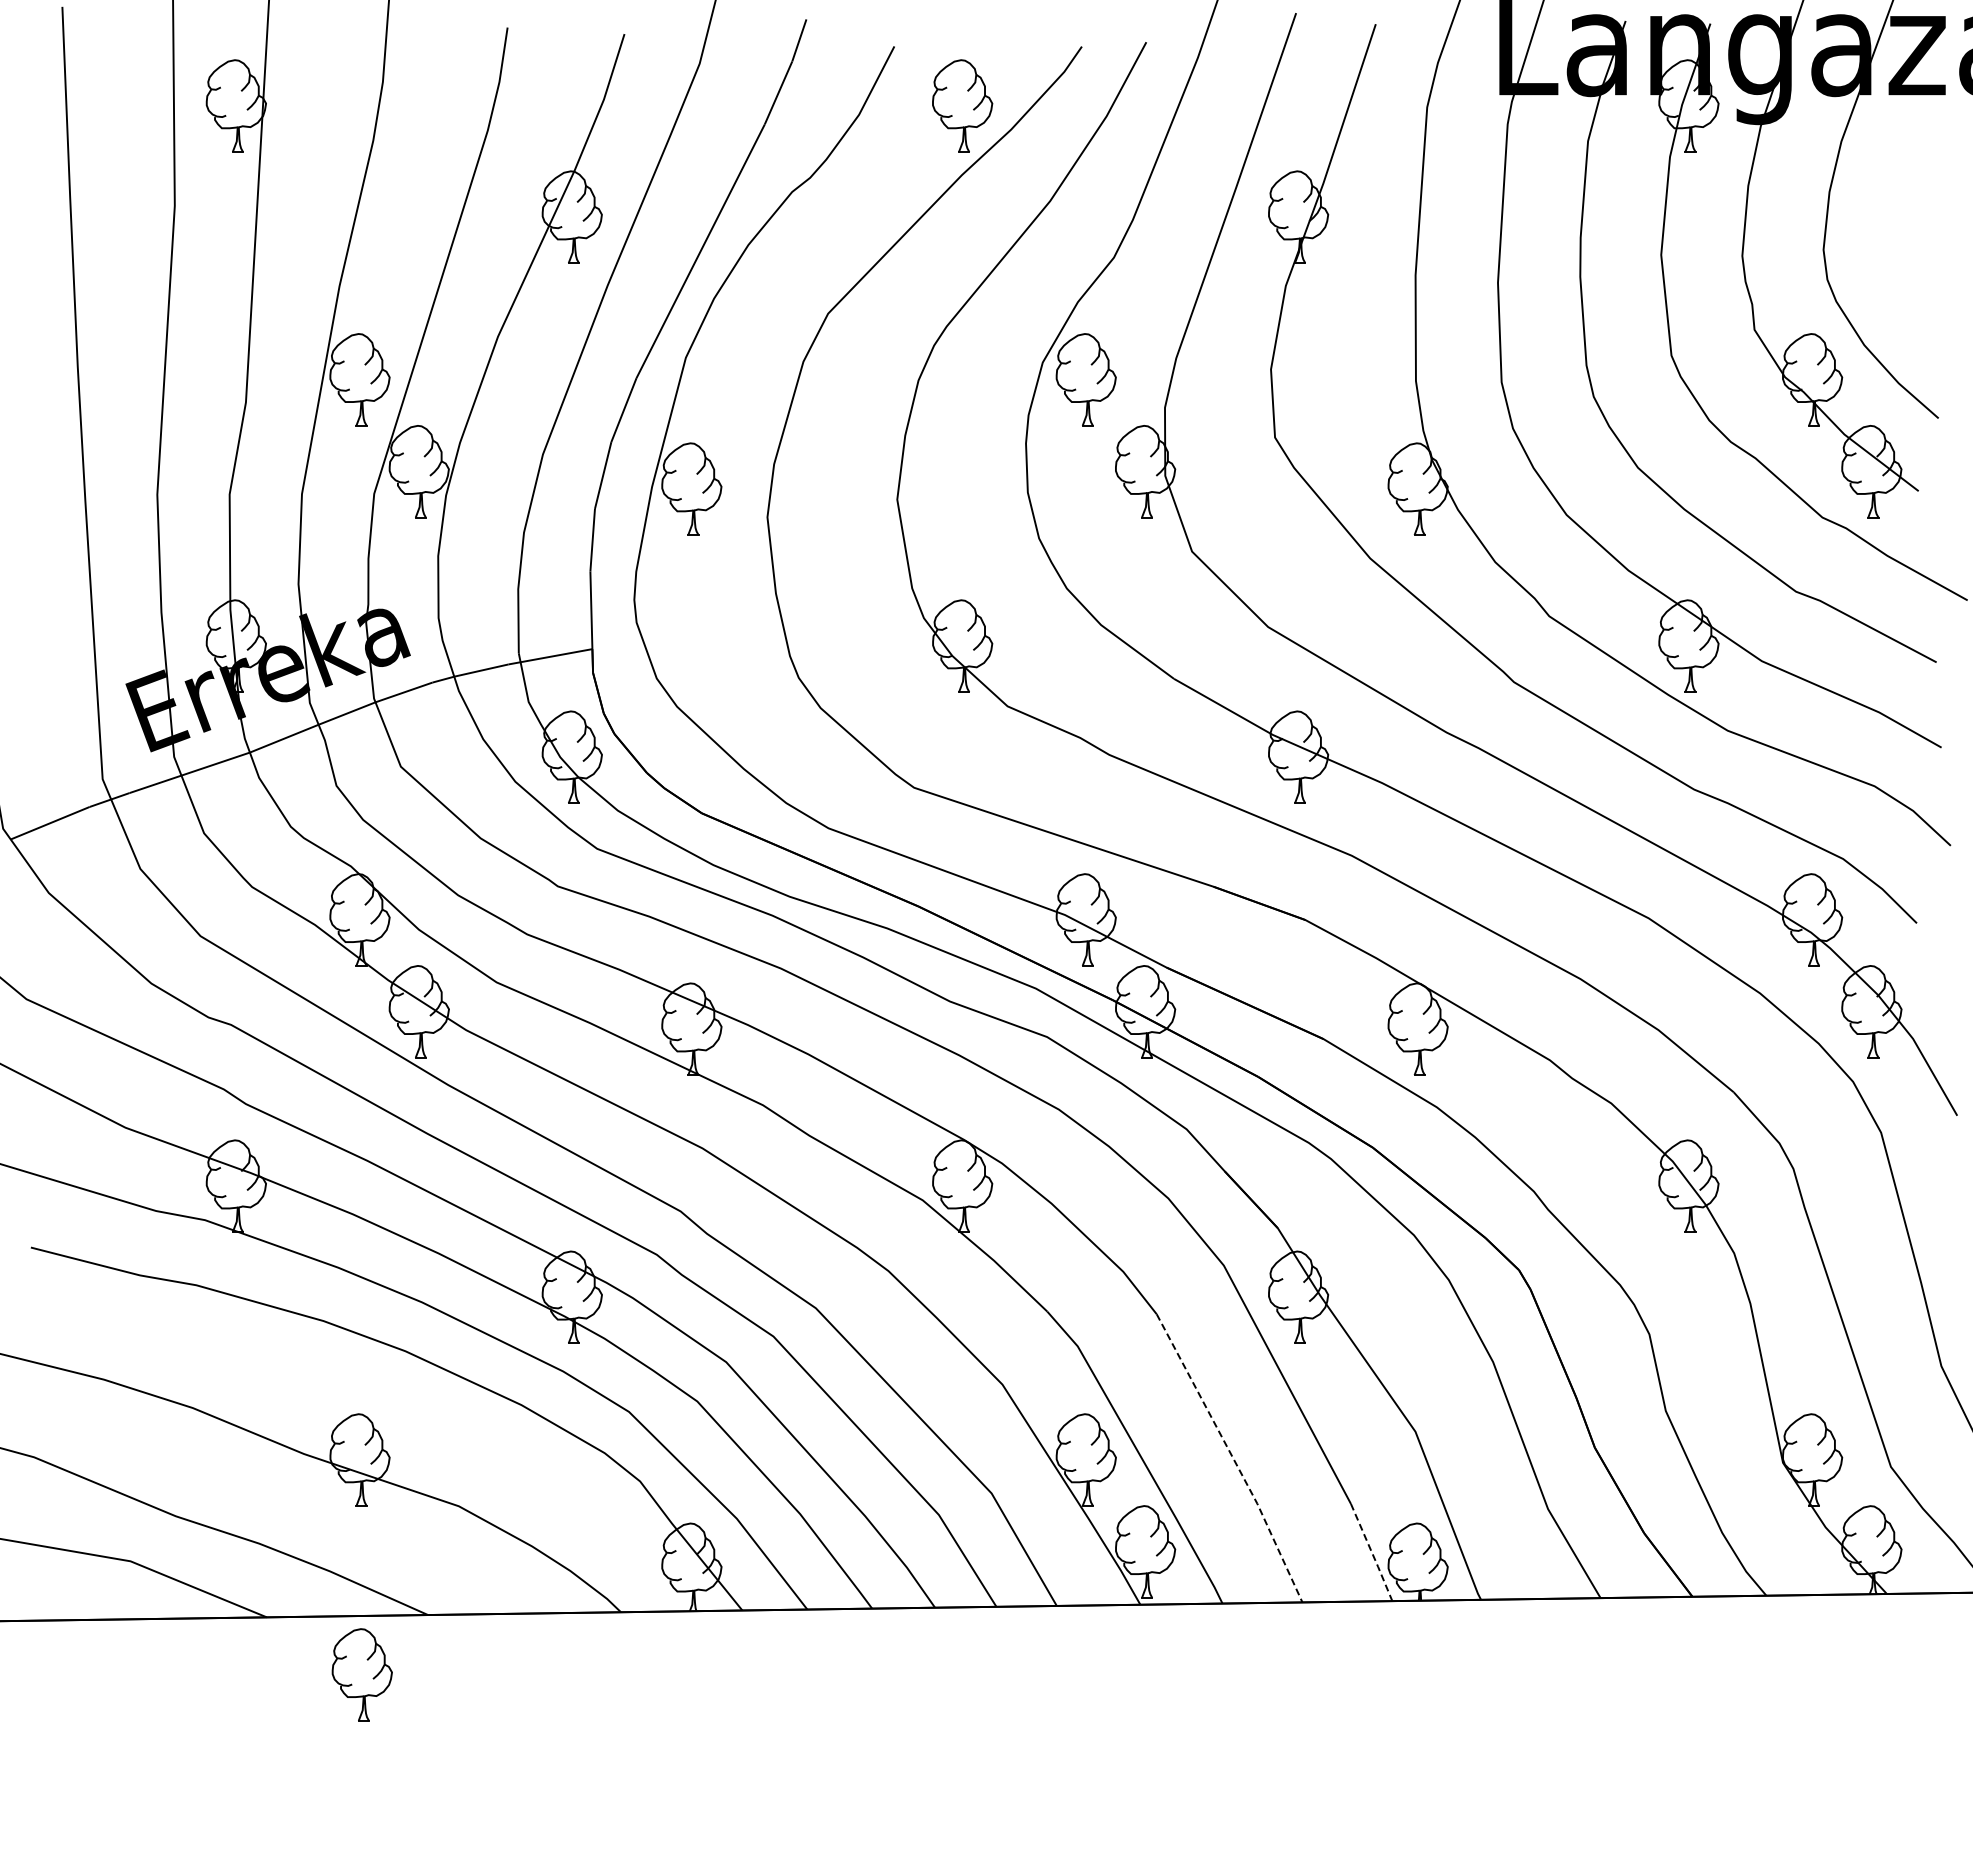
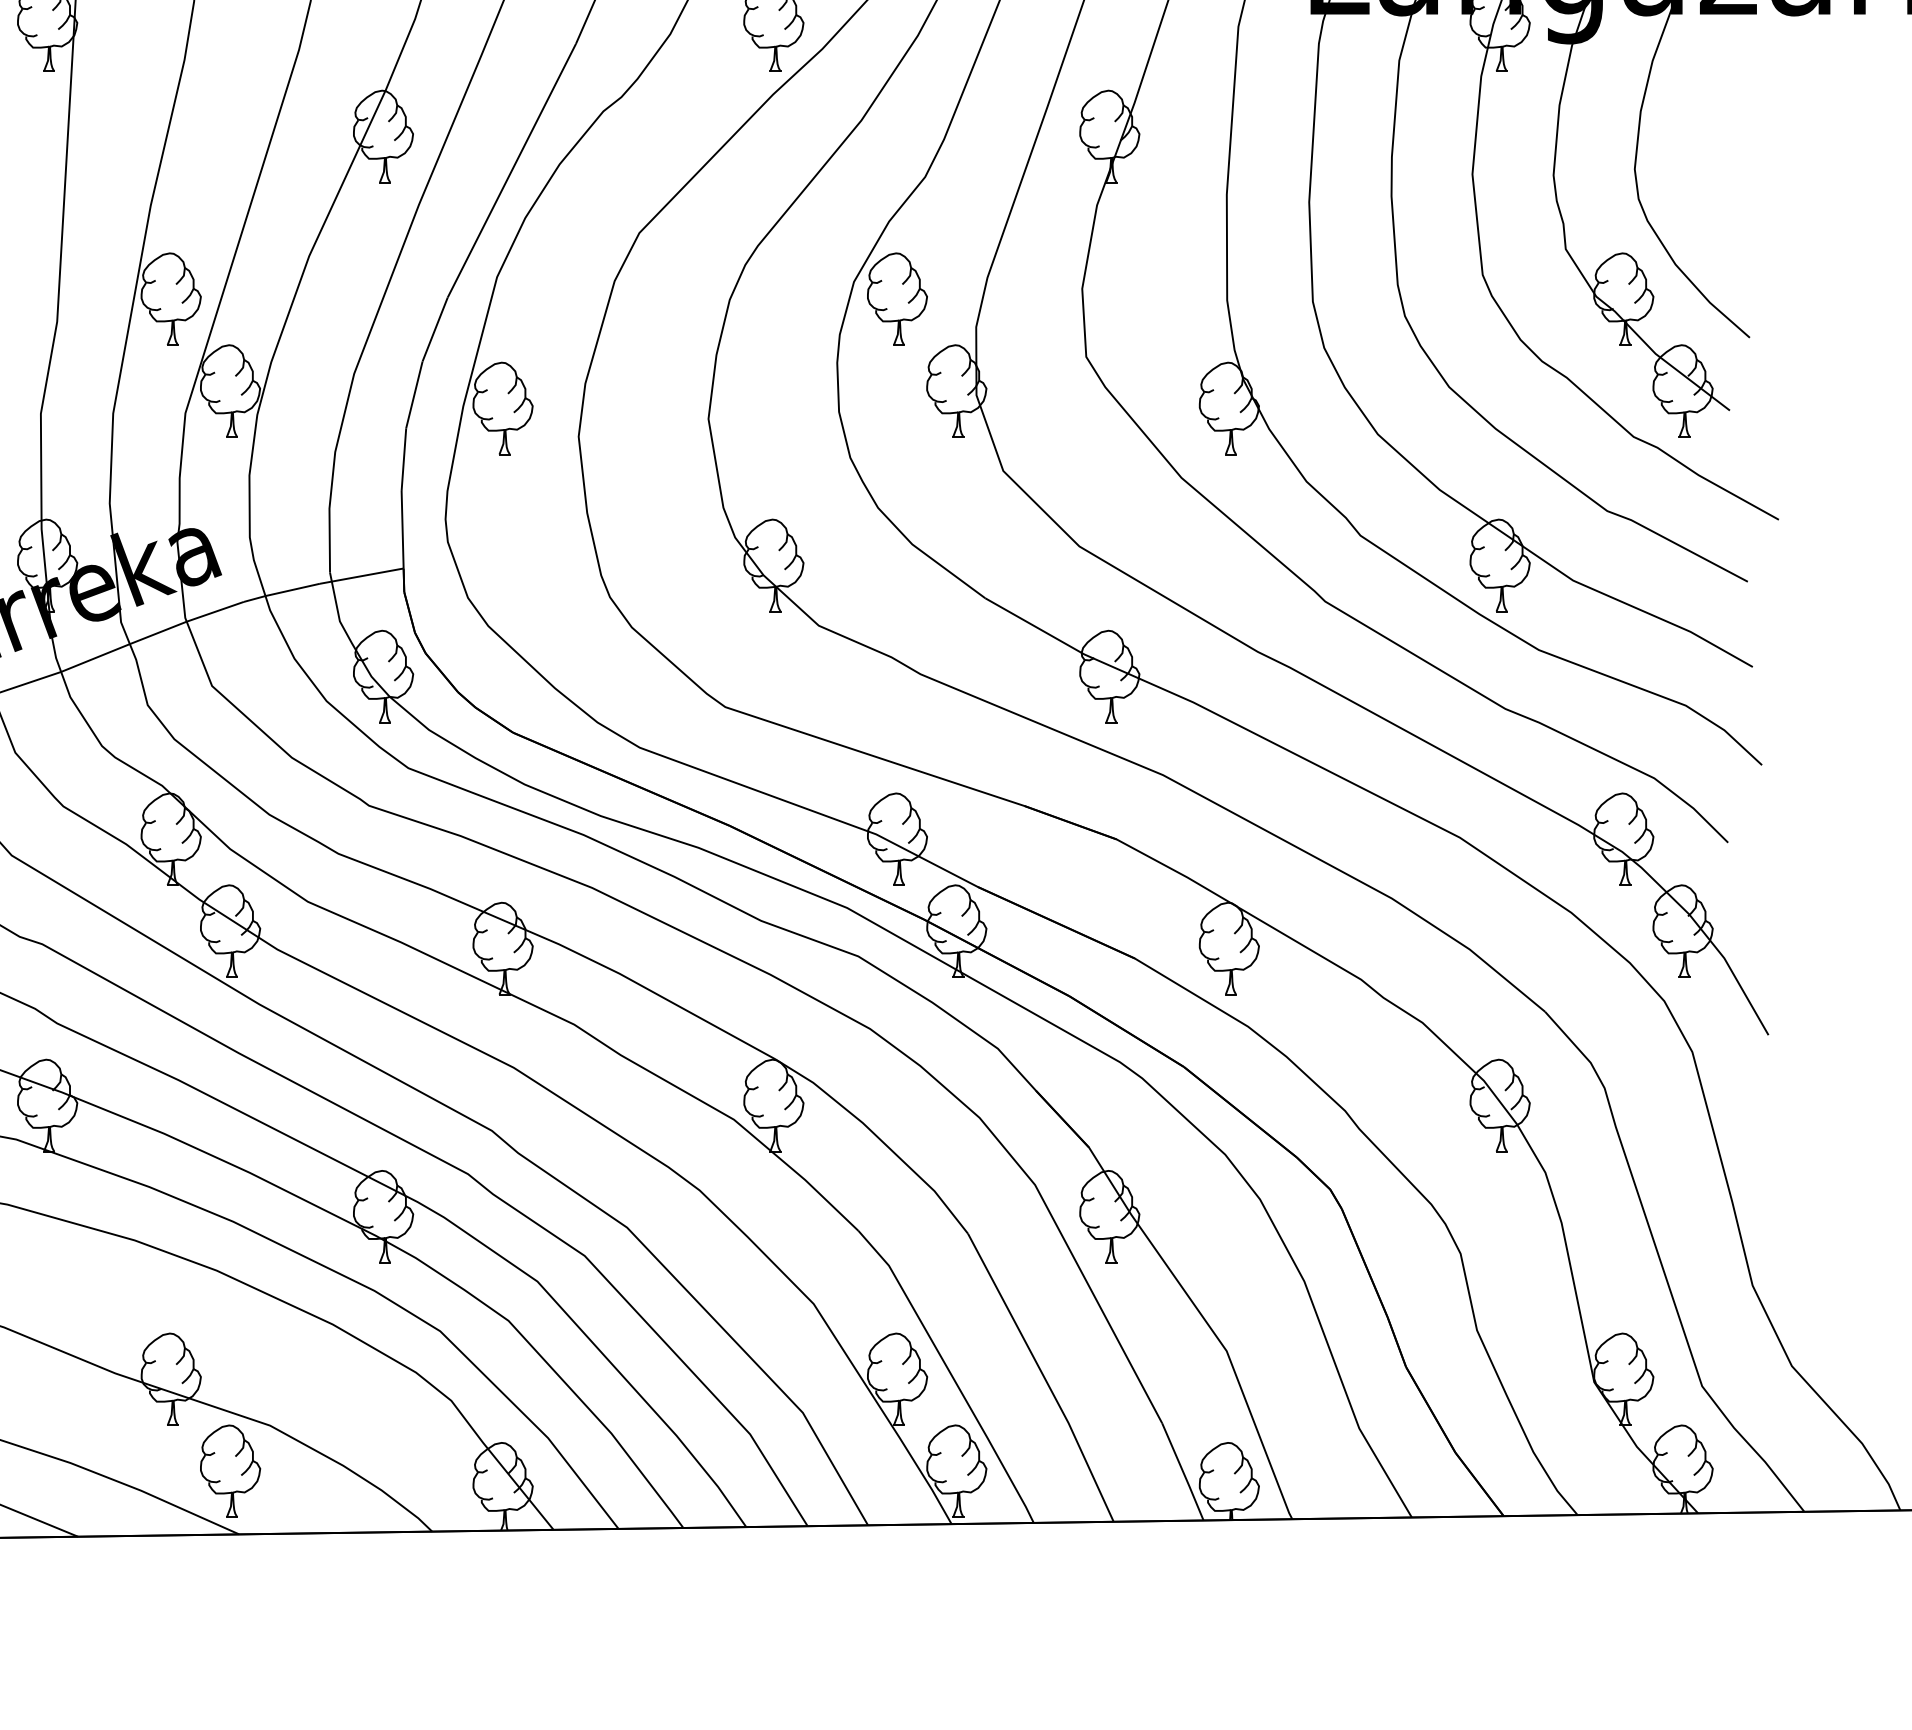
line: (1233, 1457) -> (1044, 1376), dashed -> solid
line: (1372, 1553) -> (1183, 1472), dashed -> solid
part: (361, 1674) -> (229, 1470), moved

